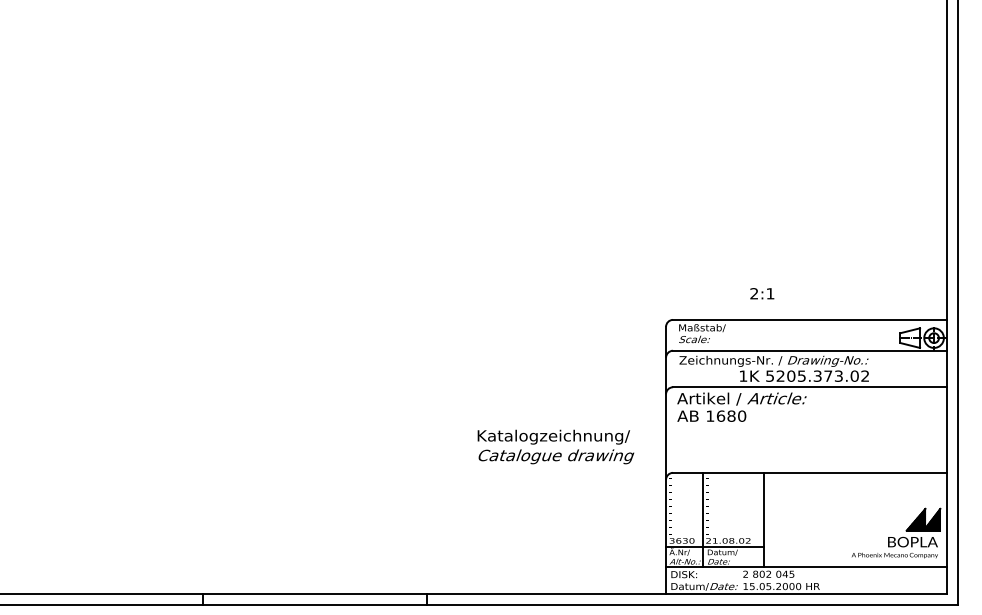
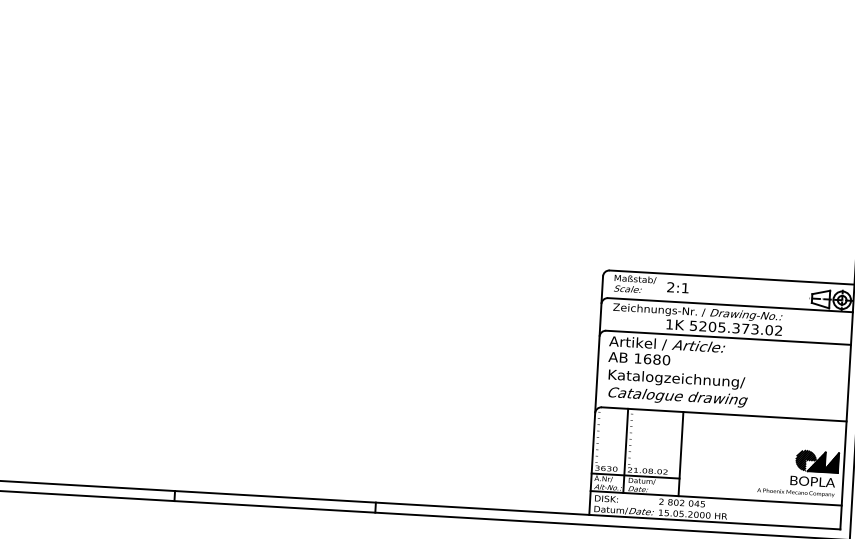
text: (762, 293) -> (678, 287), moved
text: (555, 446) -> (677, 388), moved
hatch: (903, 518) -> (805, 460), added

